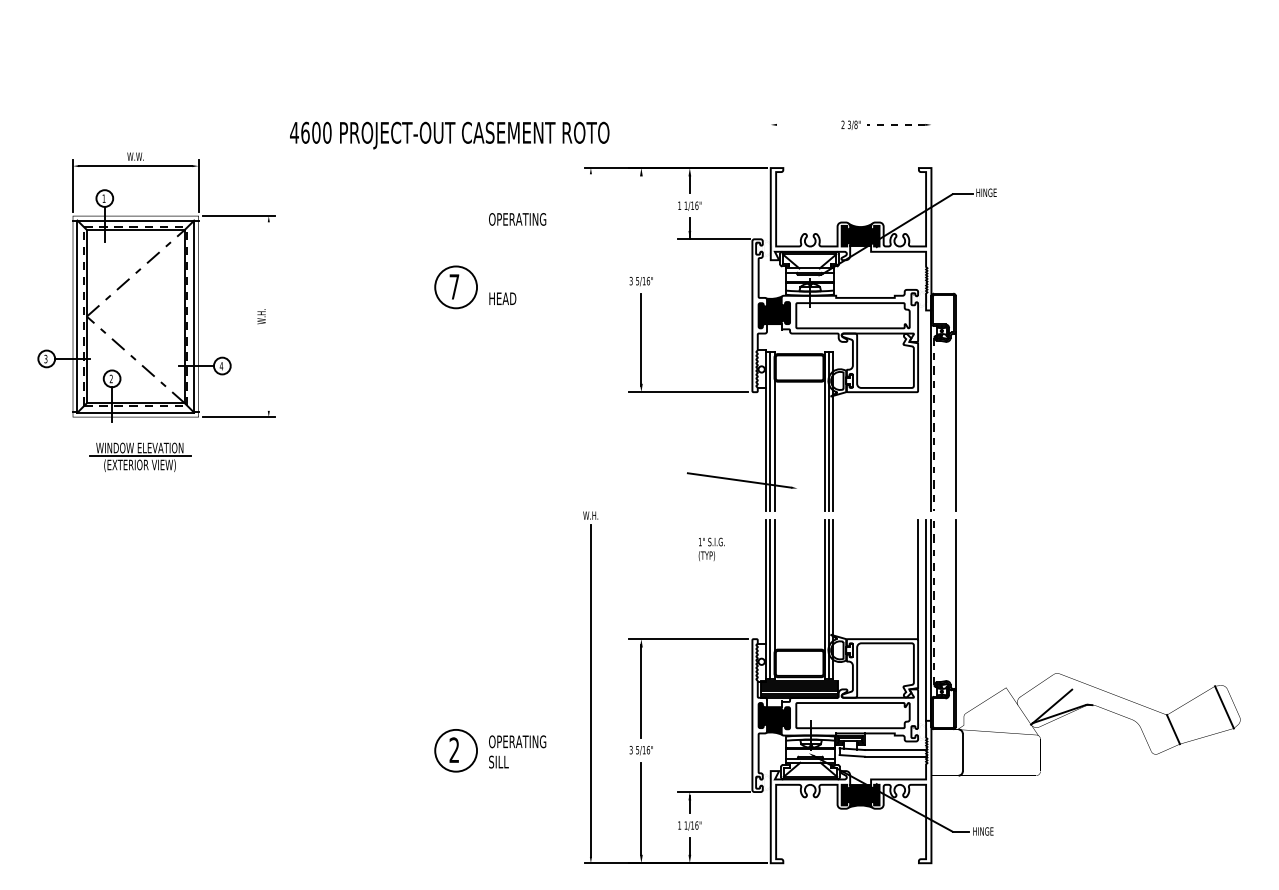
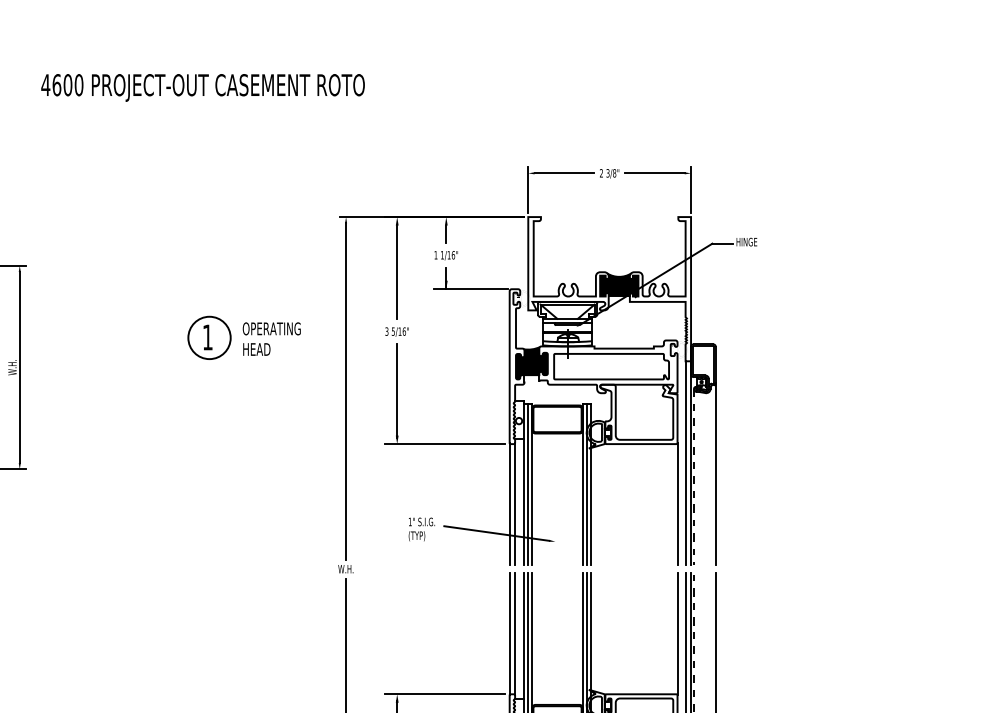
line: (806, 124) -> (564, 172), added
line: (895, 124) -> (654, 172), dashed -> solid
text: (449, 135) -> (202, 87), moved
line: (770, 140) -> (528, 189), added
line: (931, 140) -> (691, 189), added
text: (517, 219) -> (271, 328), moved
line: (641, 222) -> (397, 272), added
text: (454, 286) -> (207, 337), 7 -> 1
line: (268, 316) -> (19, 367), added
line: (590, 340) -> (345, 391), added
line: (926, 410) -> (686, 462), added
line: (752, 451) -> (509, 504), added
line: (757, 451) -> (514, 504), added
line: (918, 451) -> (677, 504), added
text: (711, 548) -> (421, 528), moved
line: (752, 579) -> (509, 633), added
line: (757, 579) -> (514, 633), added

